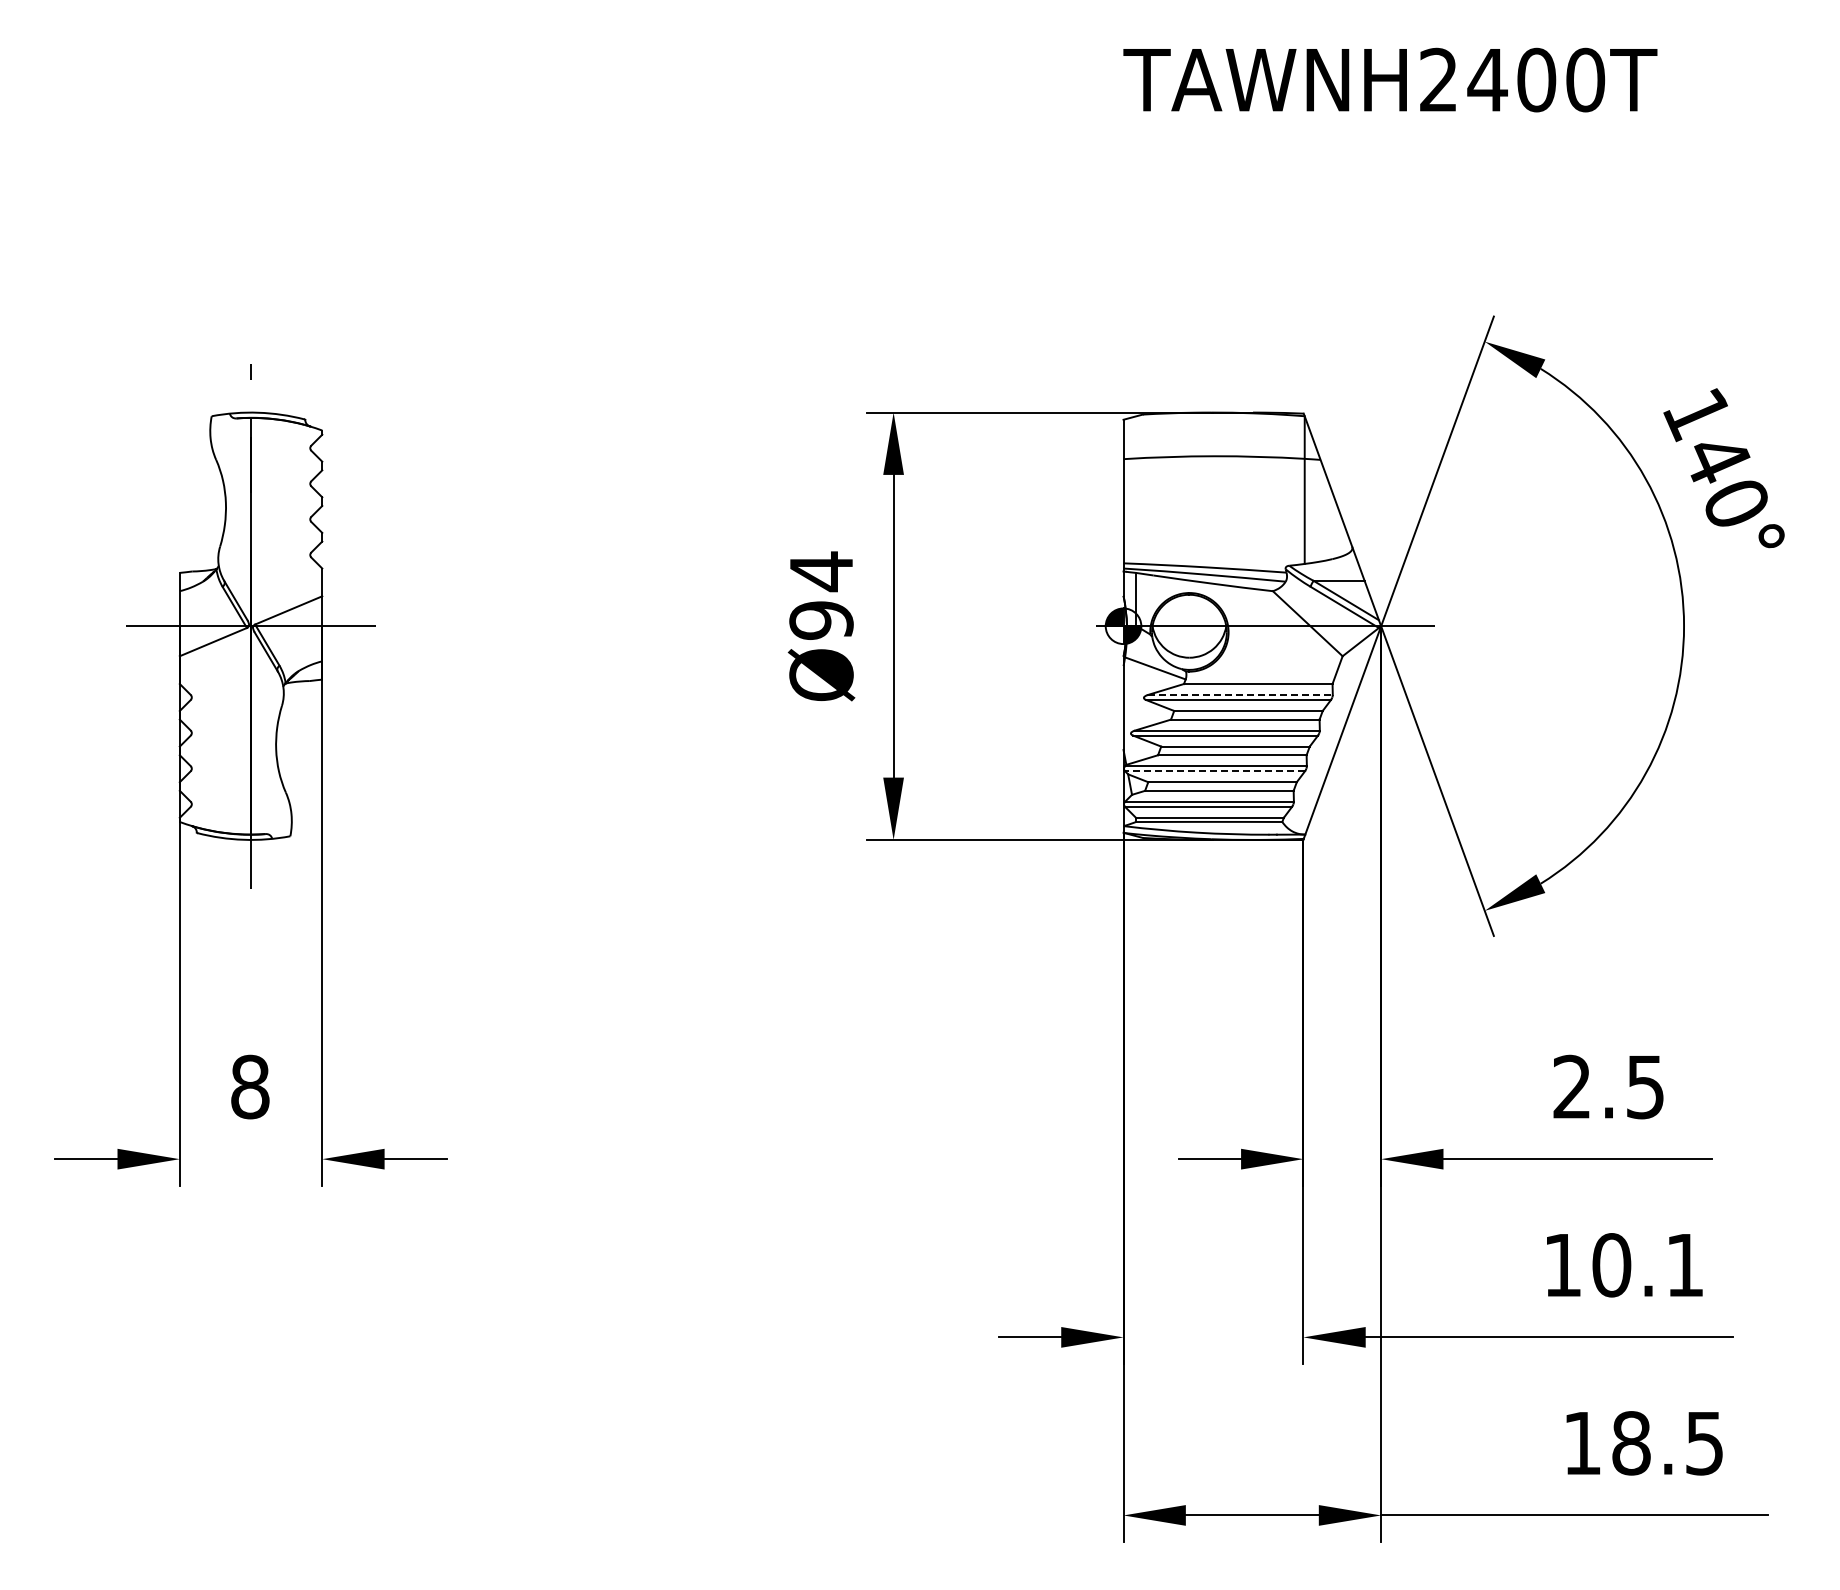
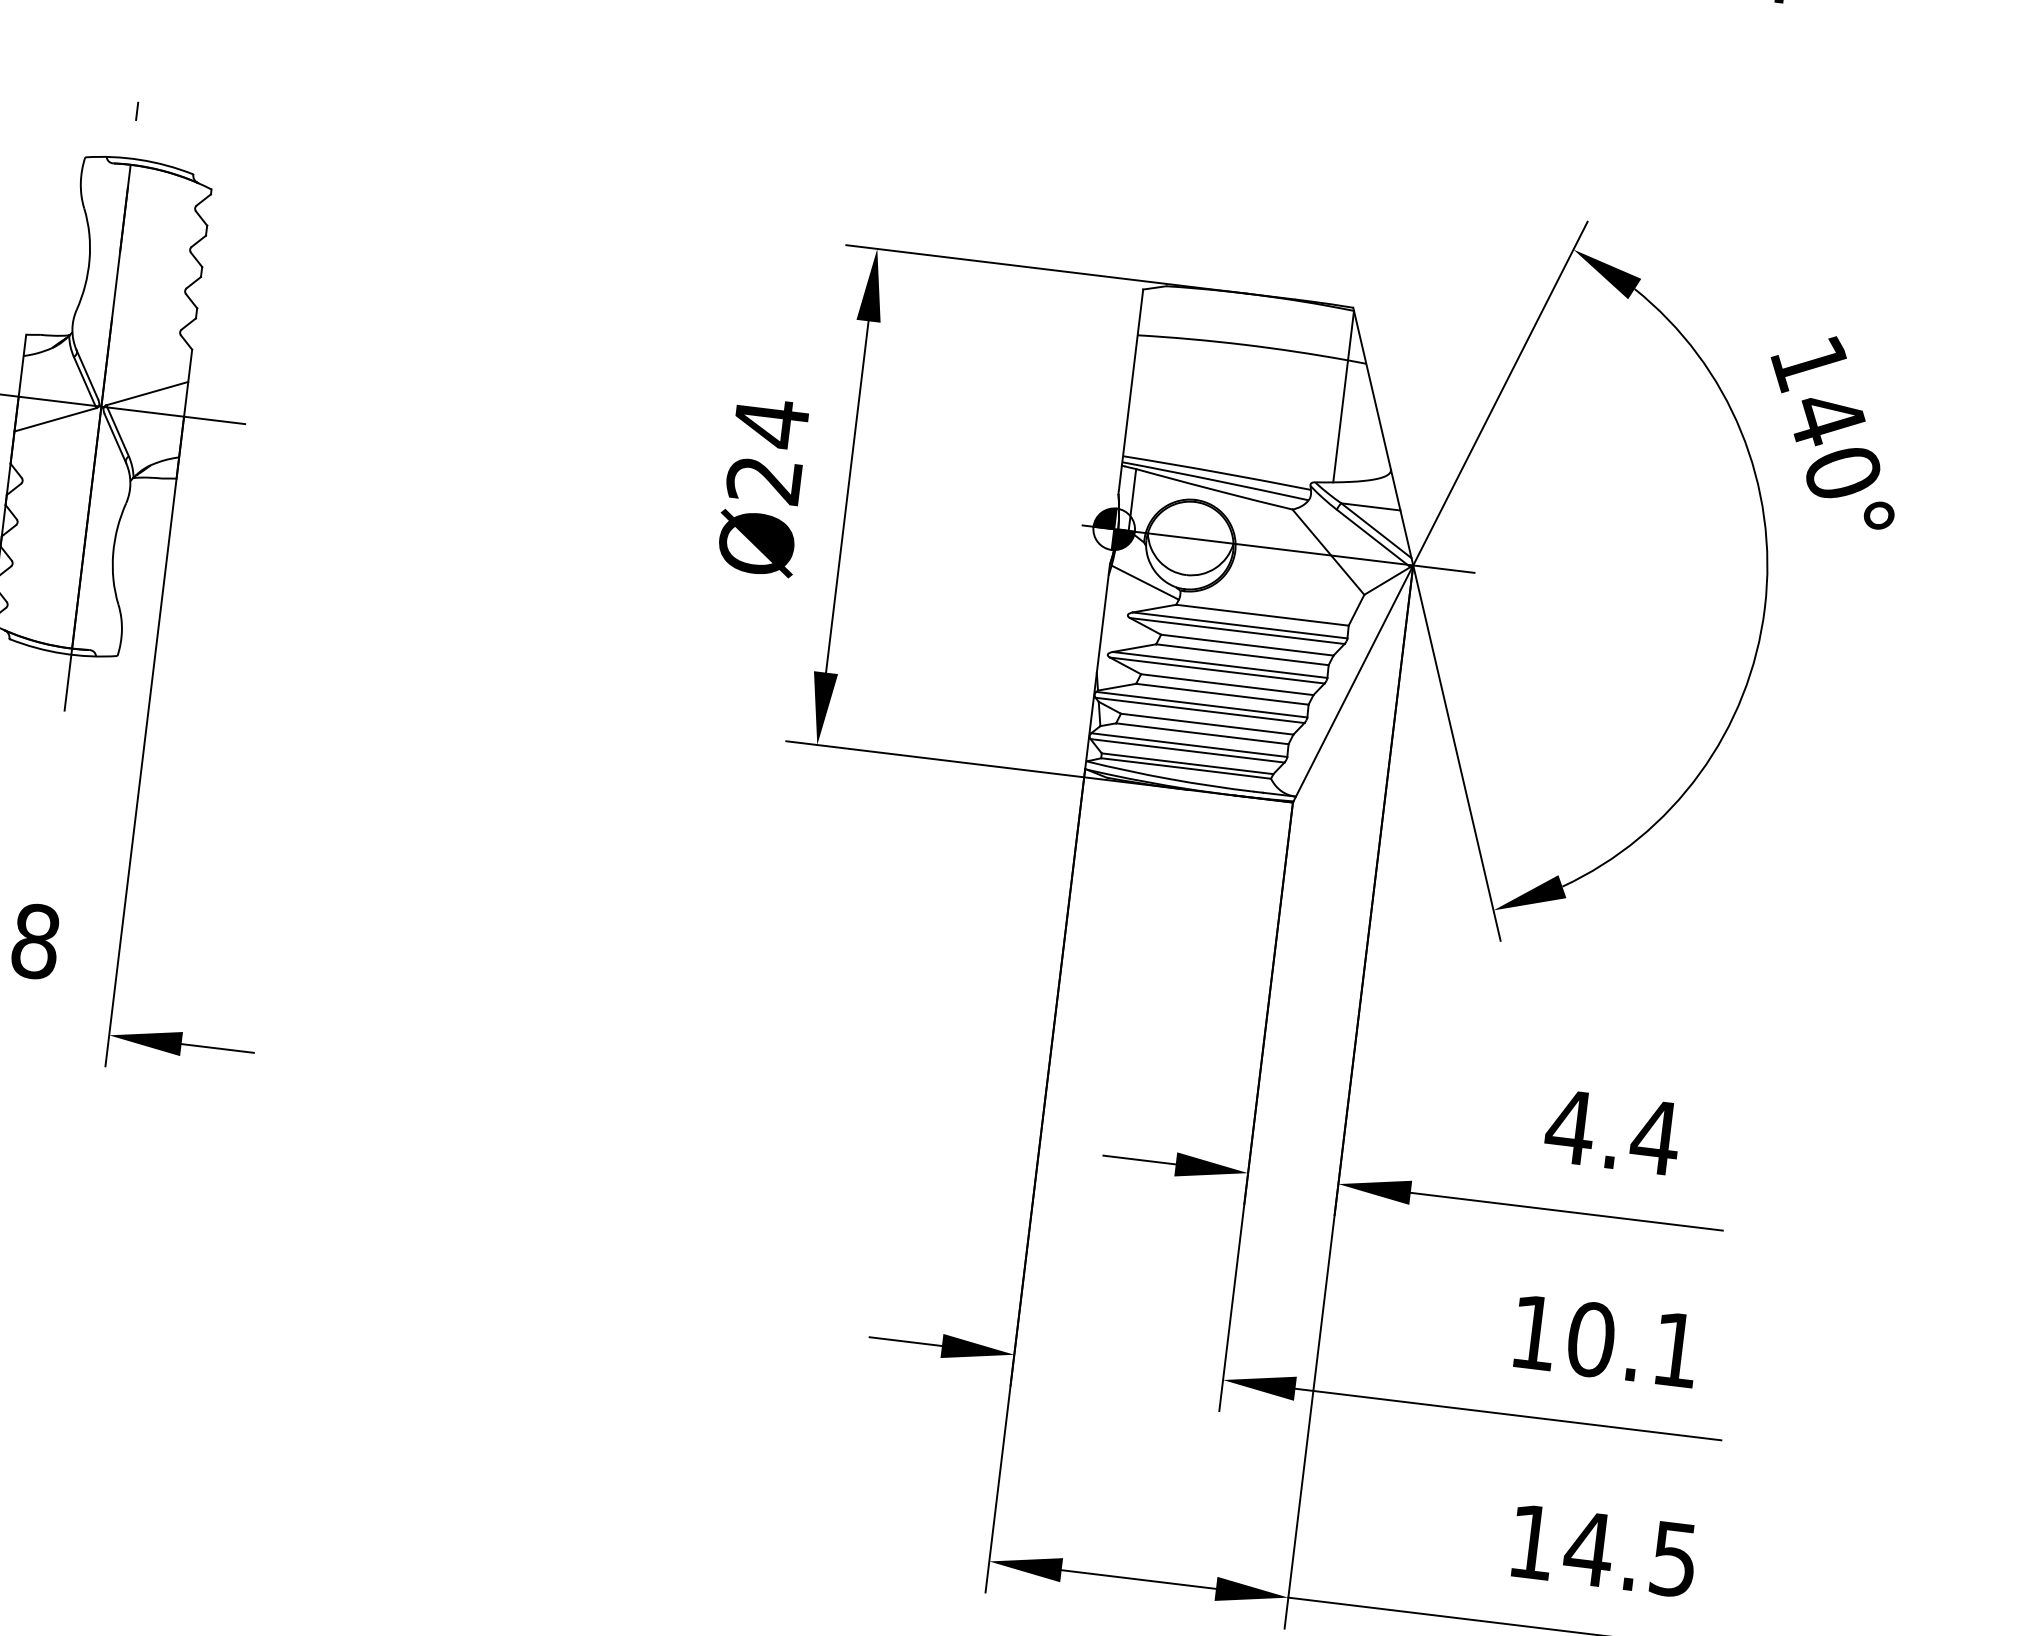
text: (821, 620) -> (764, 480), Ø94 -> Ø24
line: (1240, 694) -> (1240, 624), dashed -> solid
line: (1214, 771) -> (1199, 710), dashed -> solid
text: (1608, 1086) -> (1612, 1131), 2.5 -> 4.4
text: (1631, 1443) -> (1589, 1549), 18.5 -> 14.5

